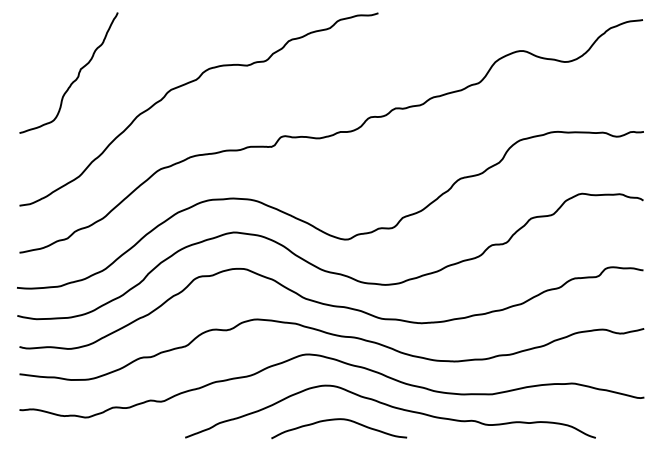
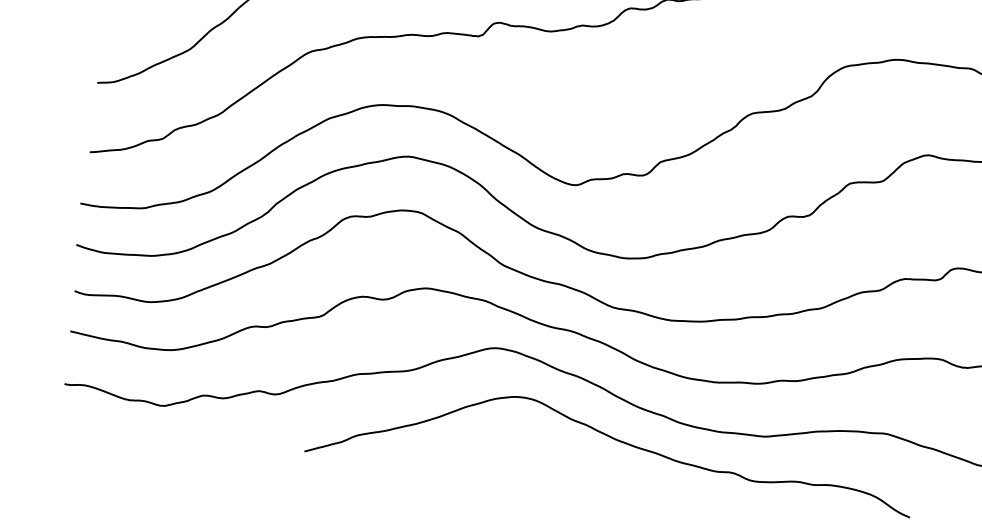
curve: (339, 420) -> (534, 450), removed

